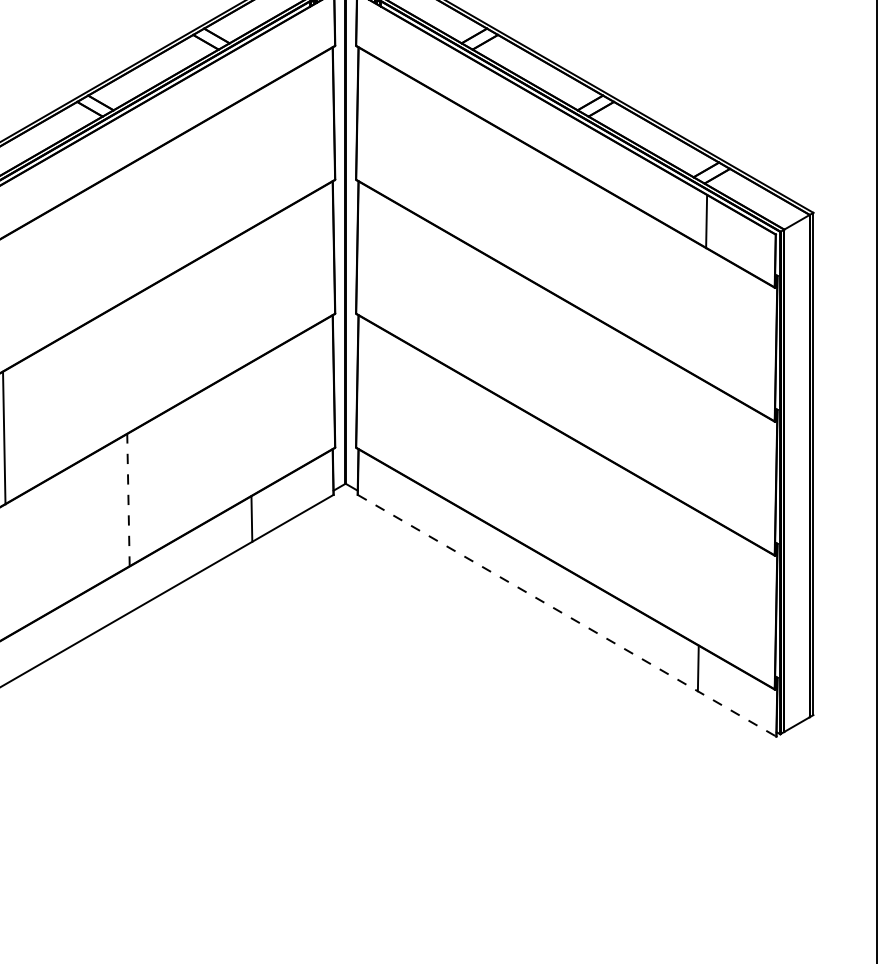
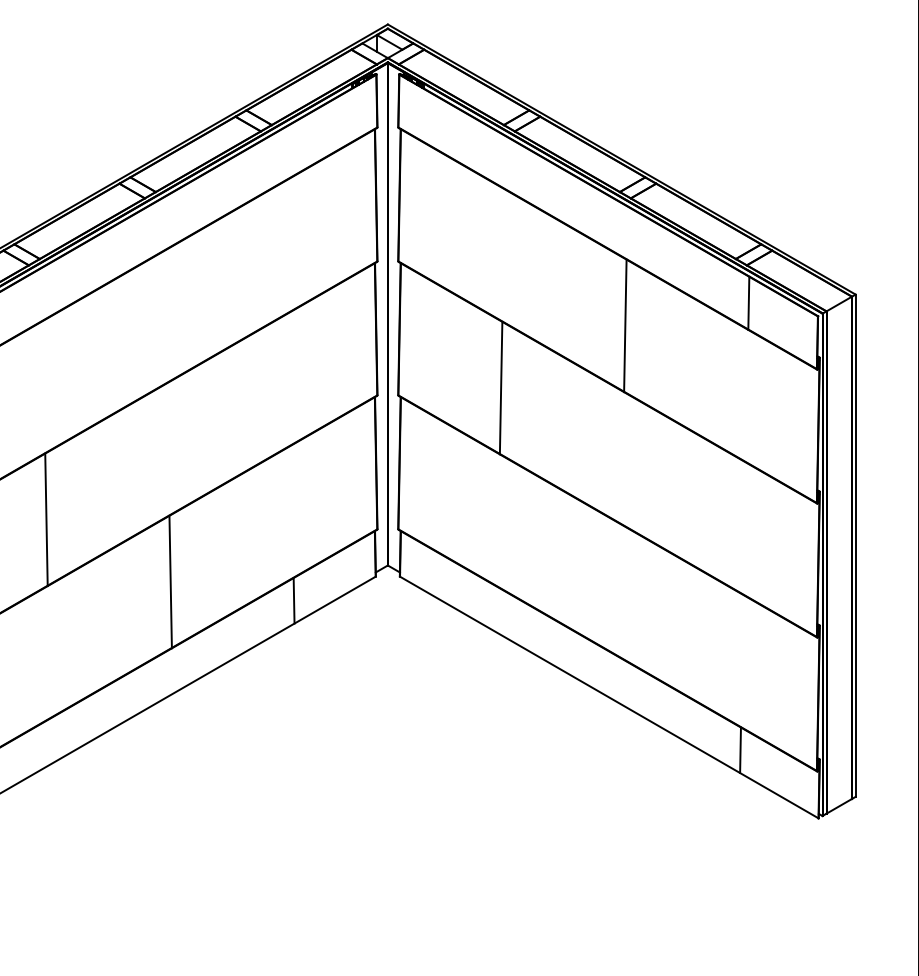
line: (583, 243) -> (625, 325), added
line: (458, 305) -> (500, 387), added
line: (128, 499) -> (170, 581), dashed -> solid
line: (567, 615) -> (609, 697), dashed -> solid

